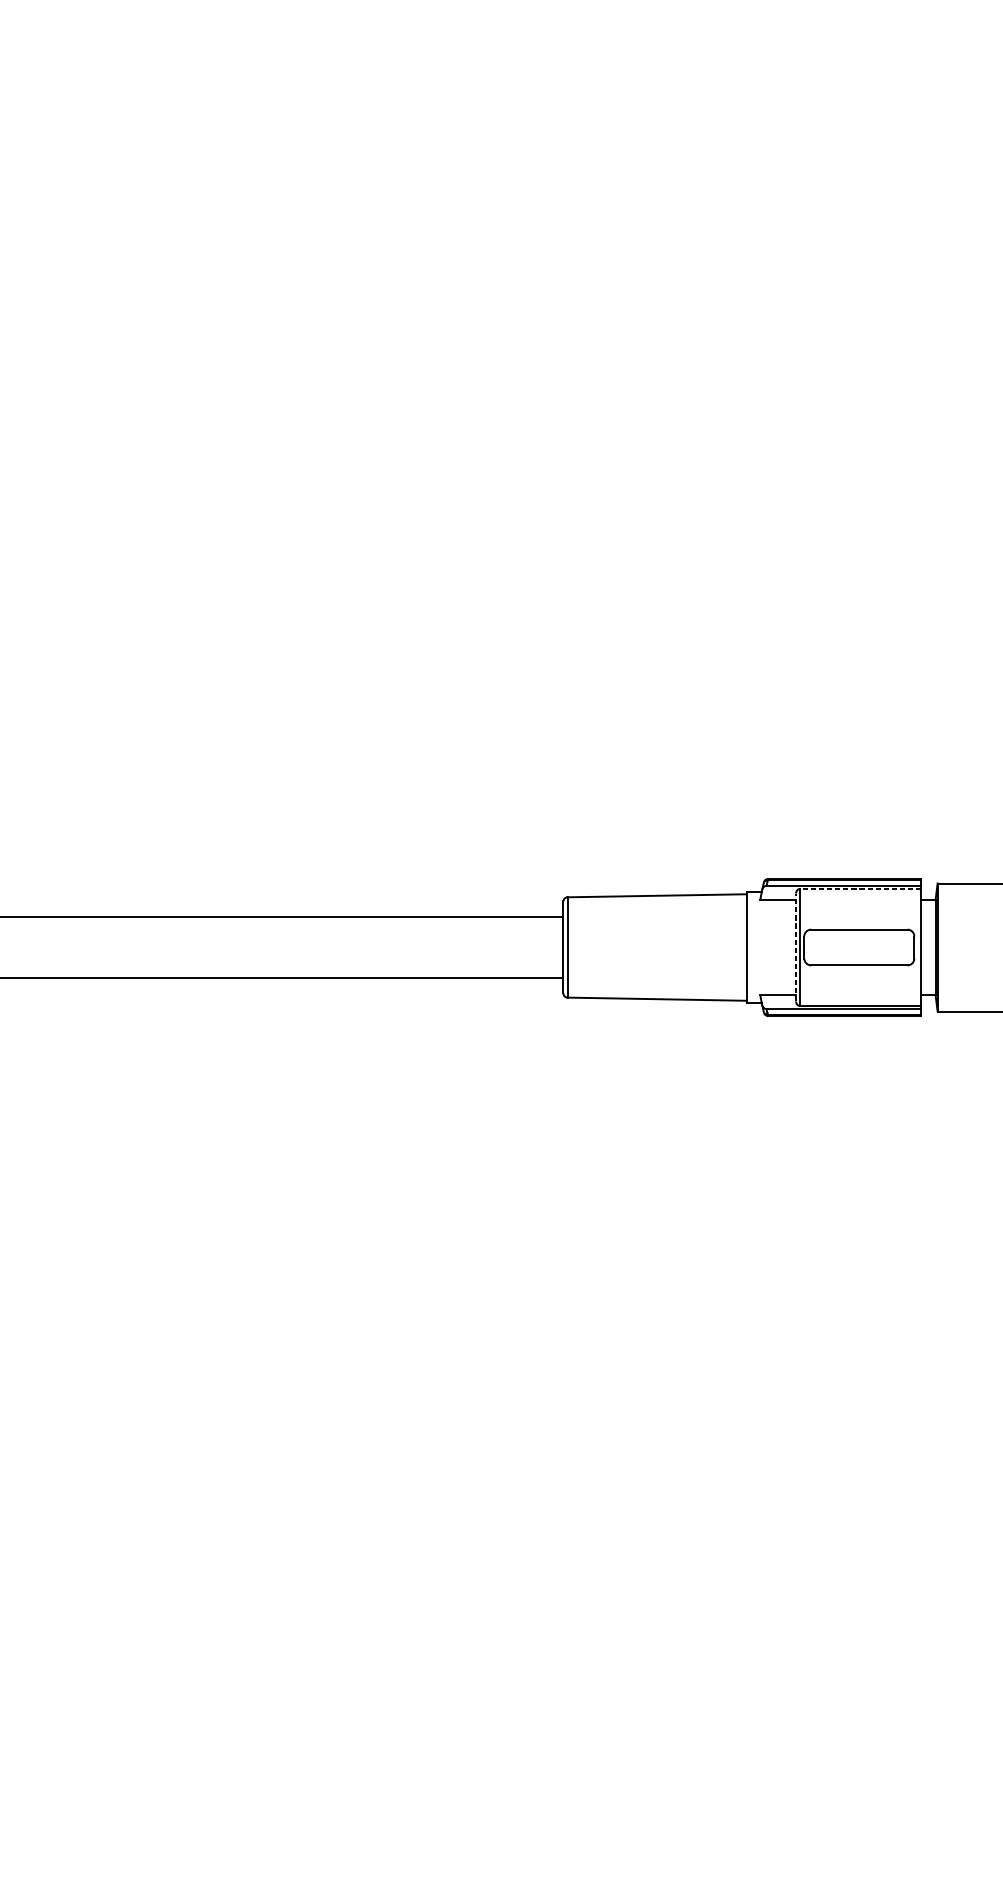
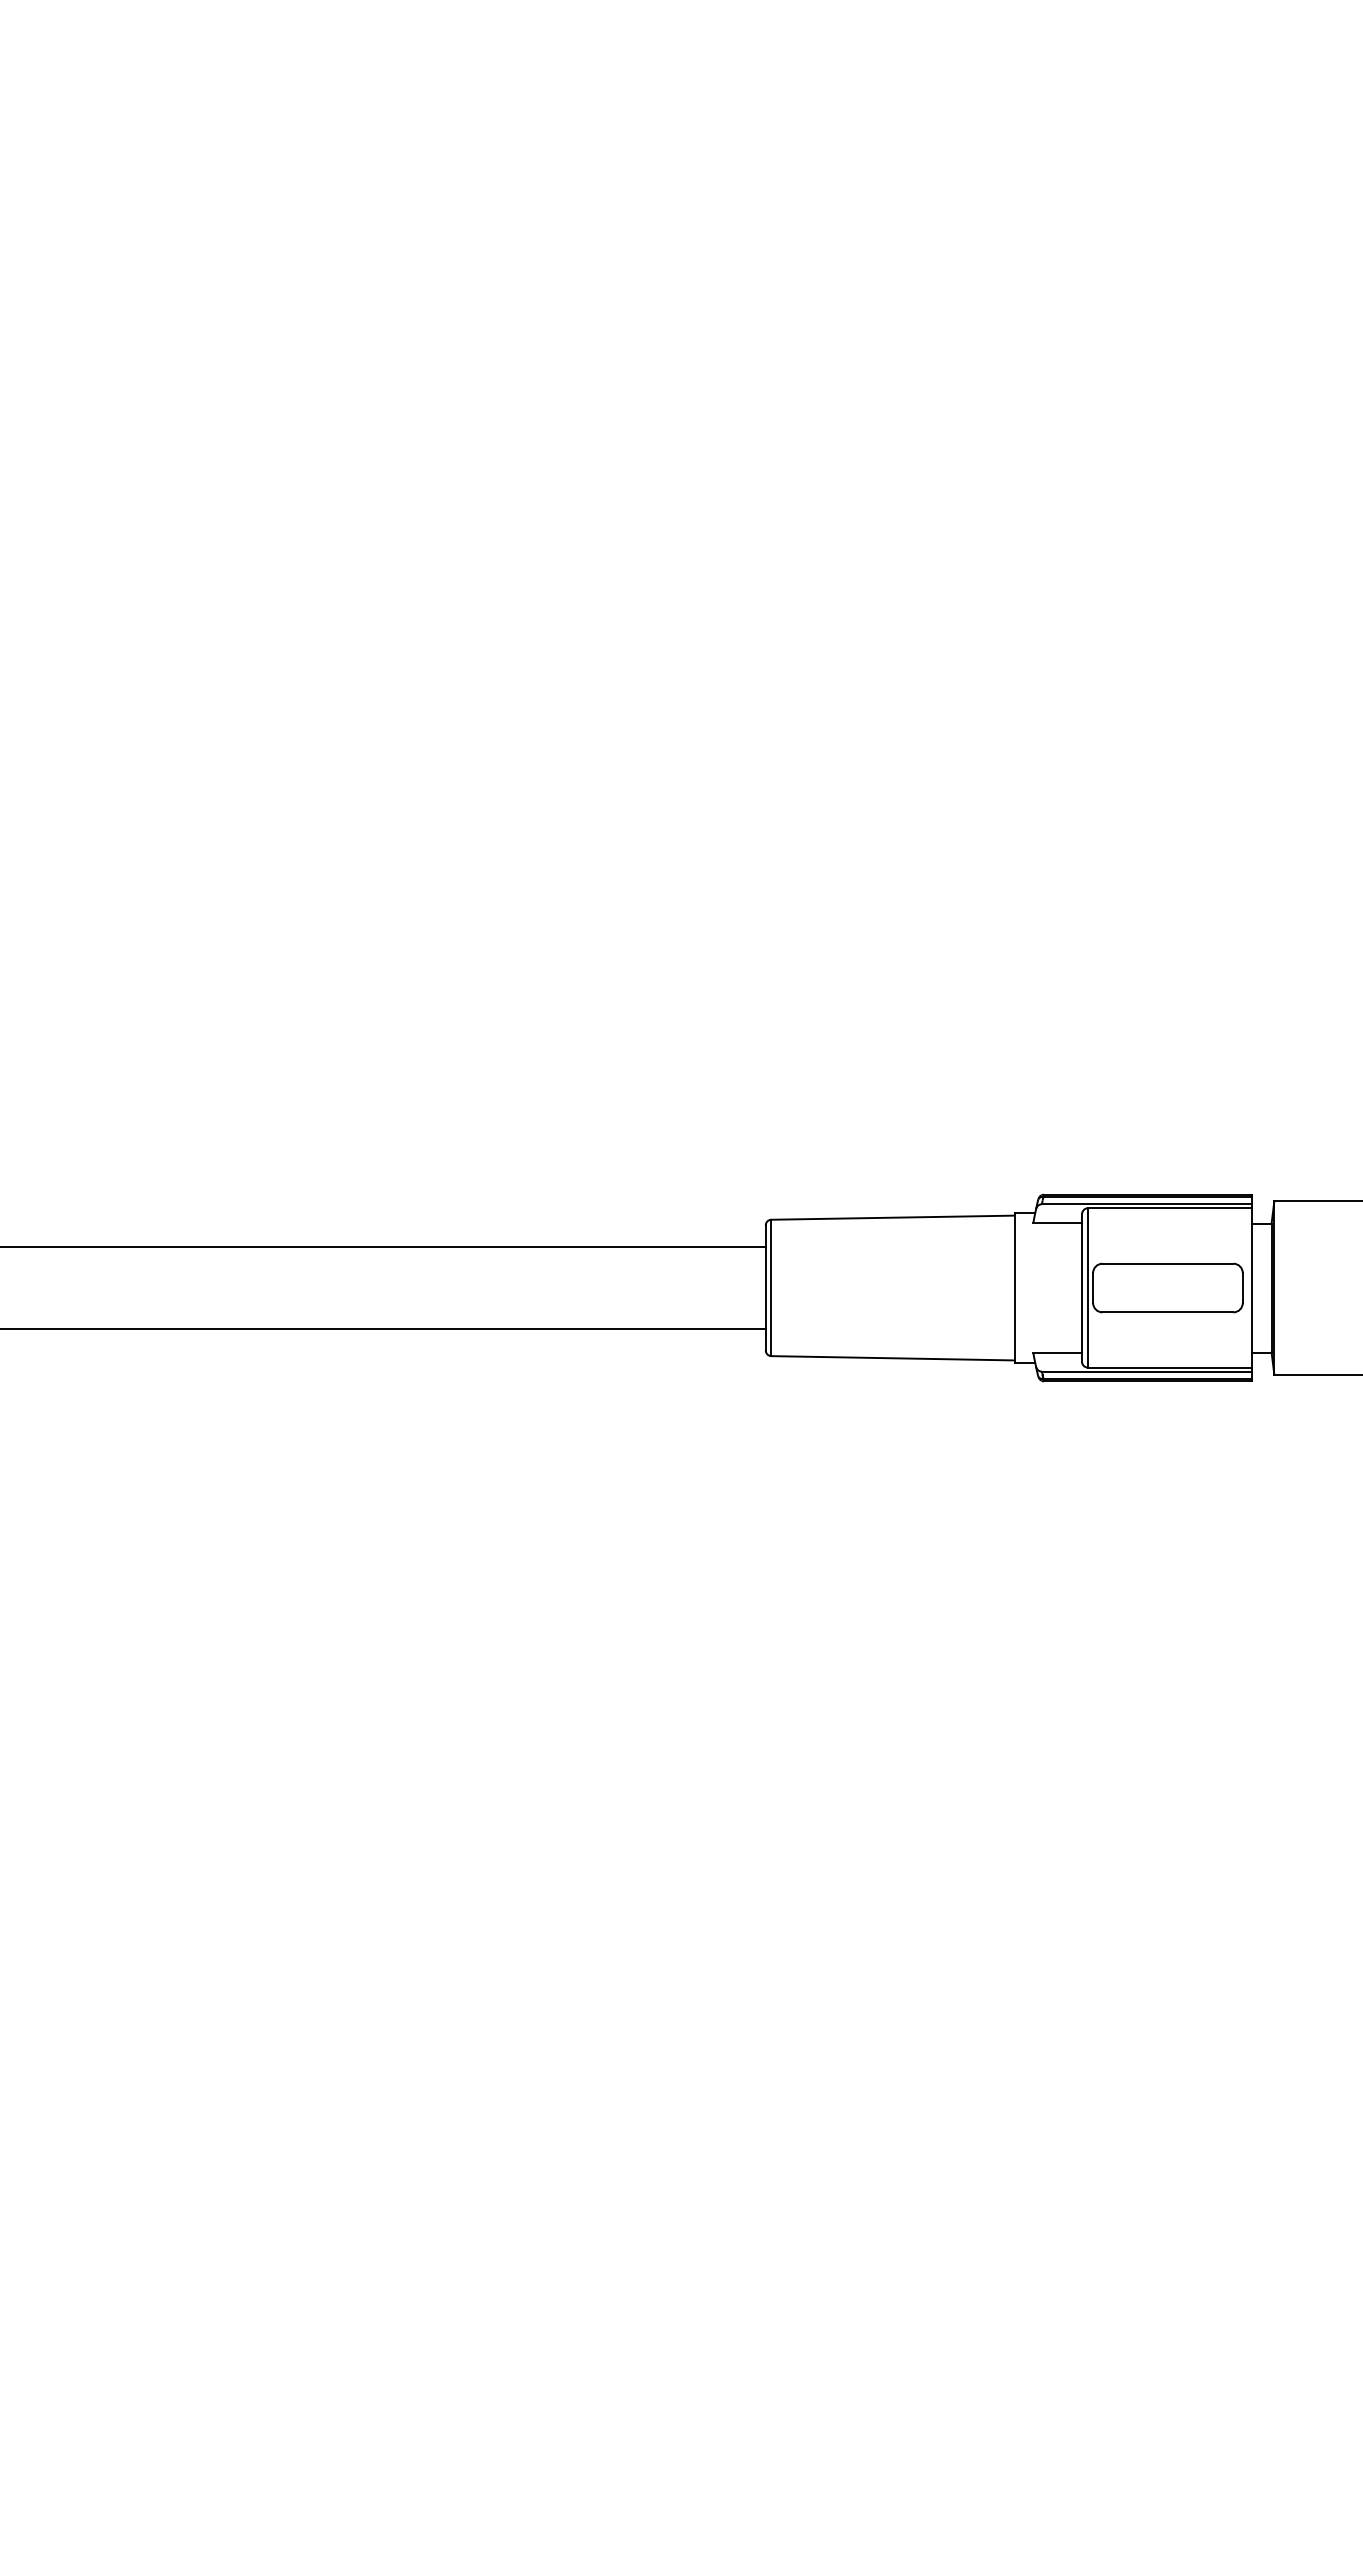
line: (860, 889) -> (1169, 1208), dashed -> solid
line: (795, 947) -> (1081, 1287), dashed -> solid

